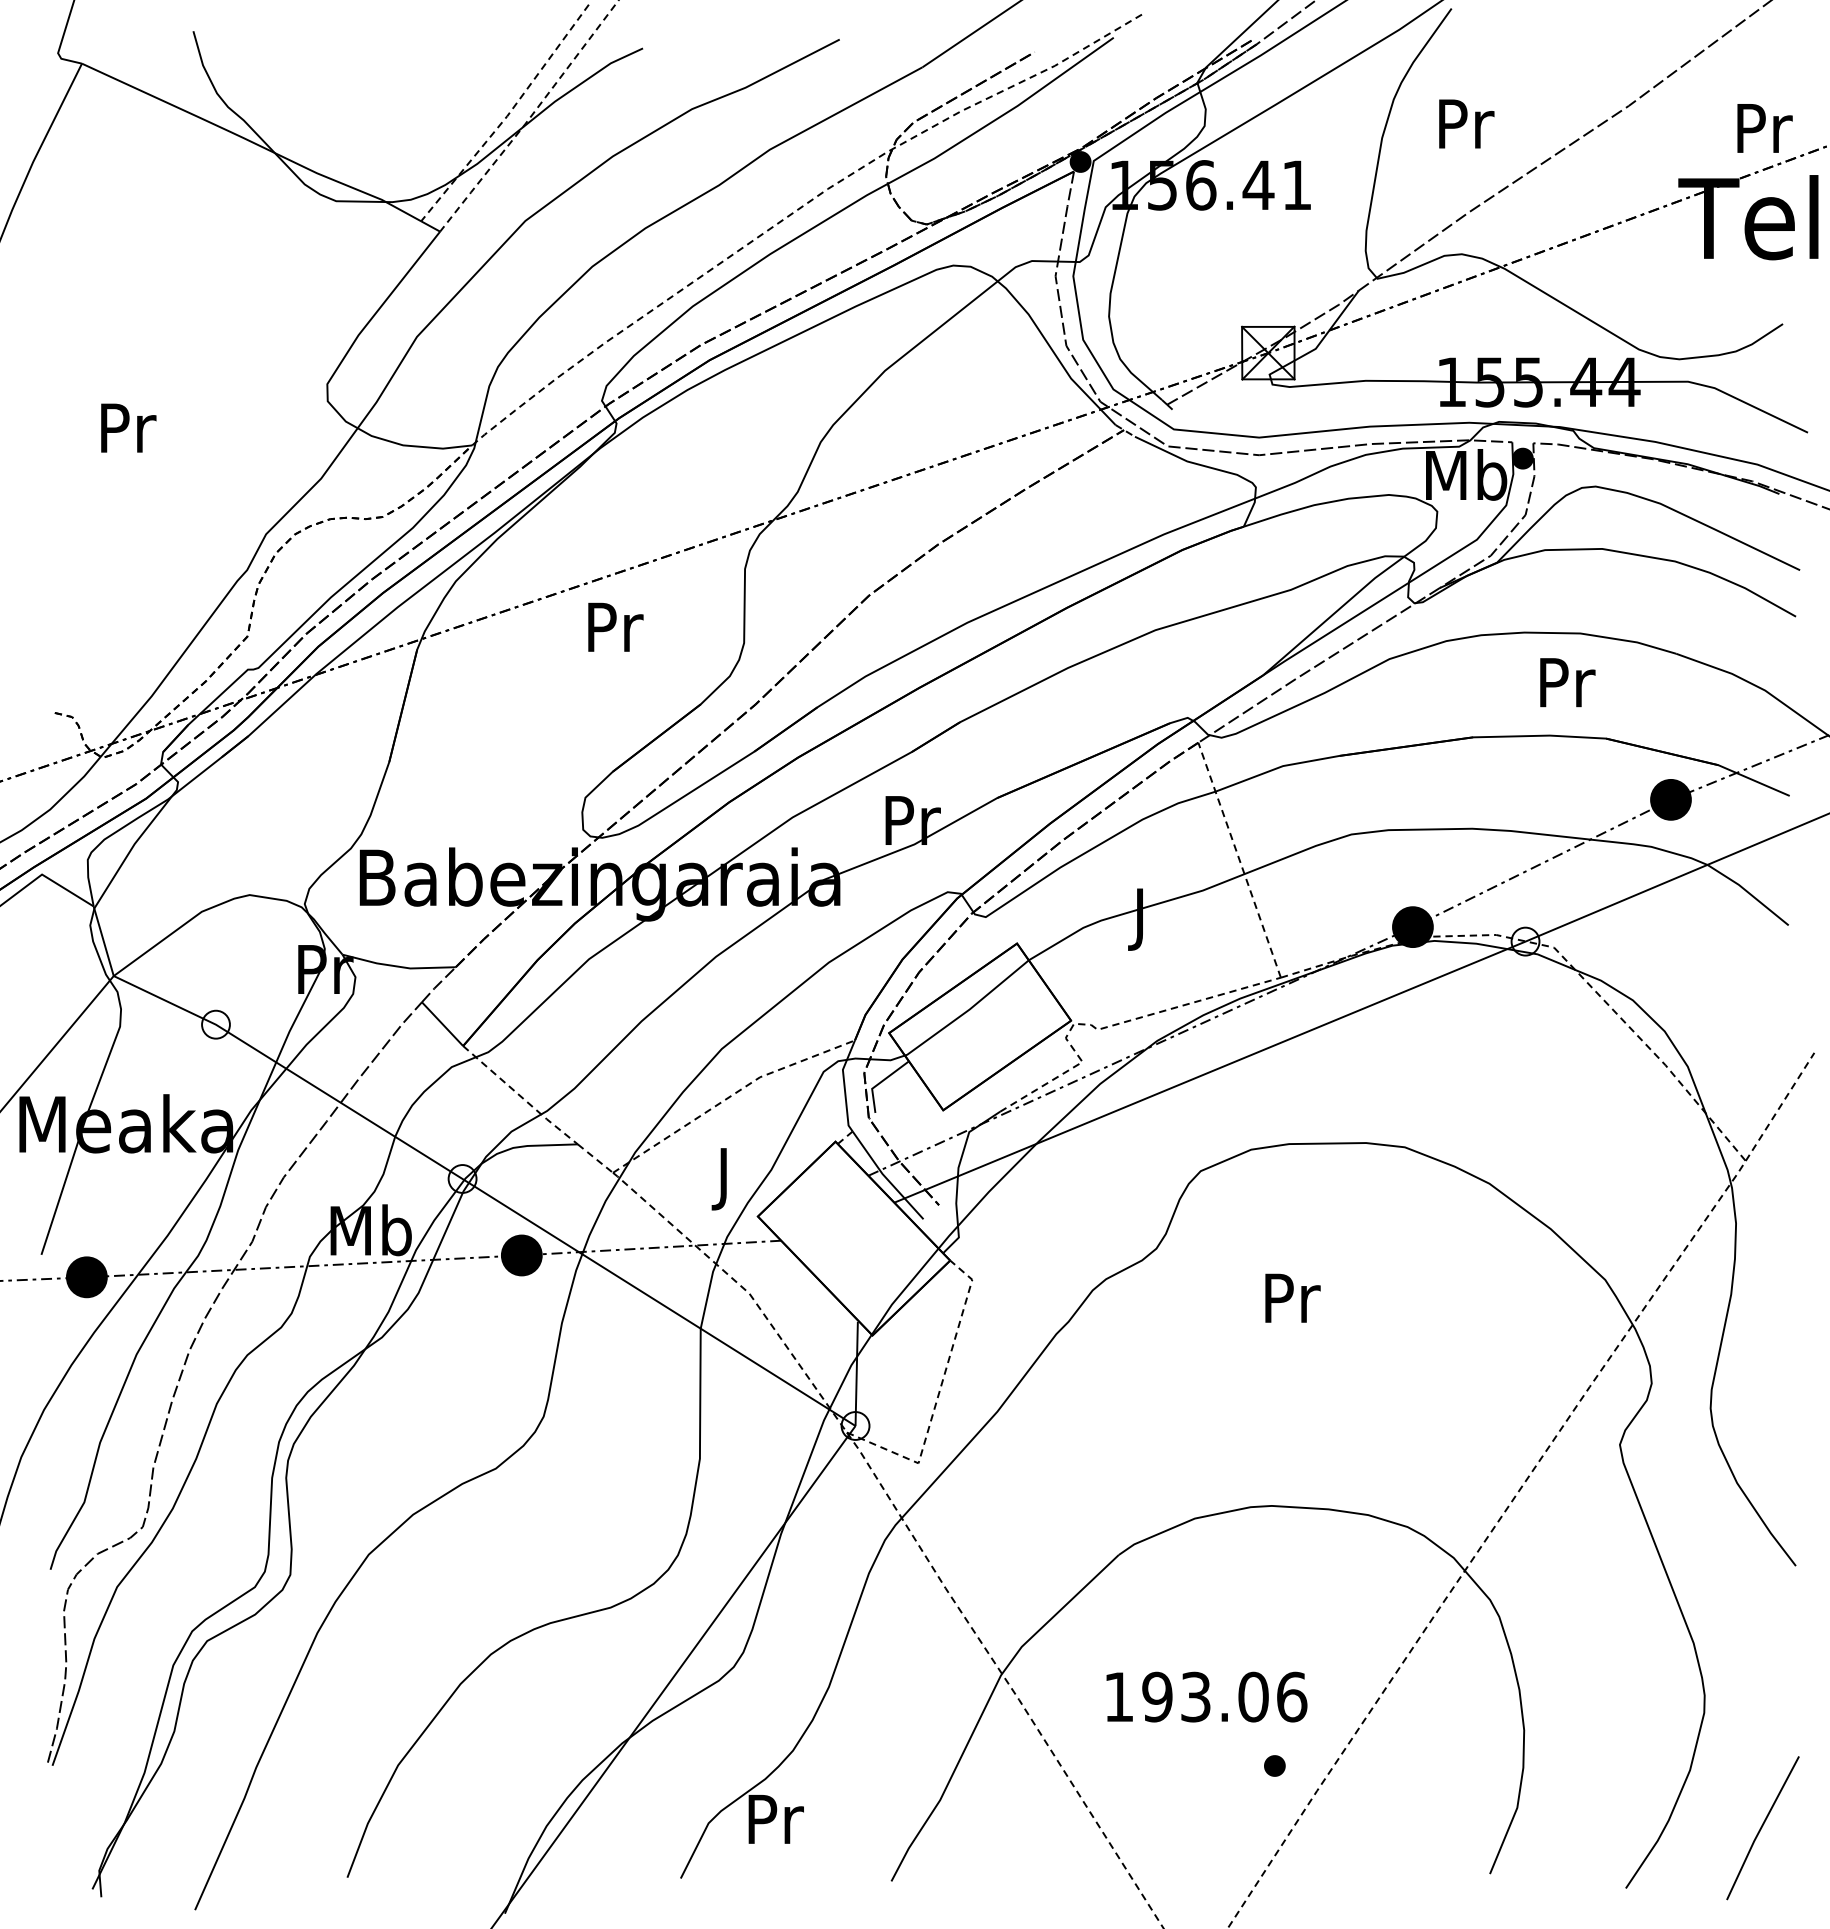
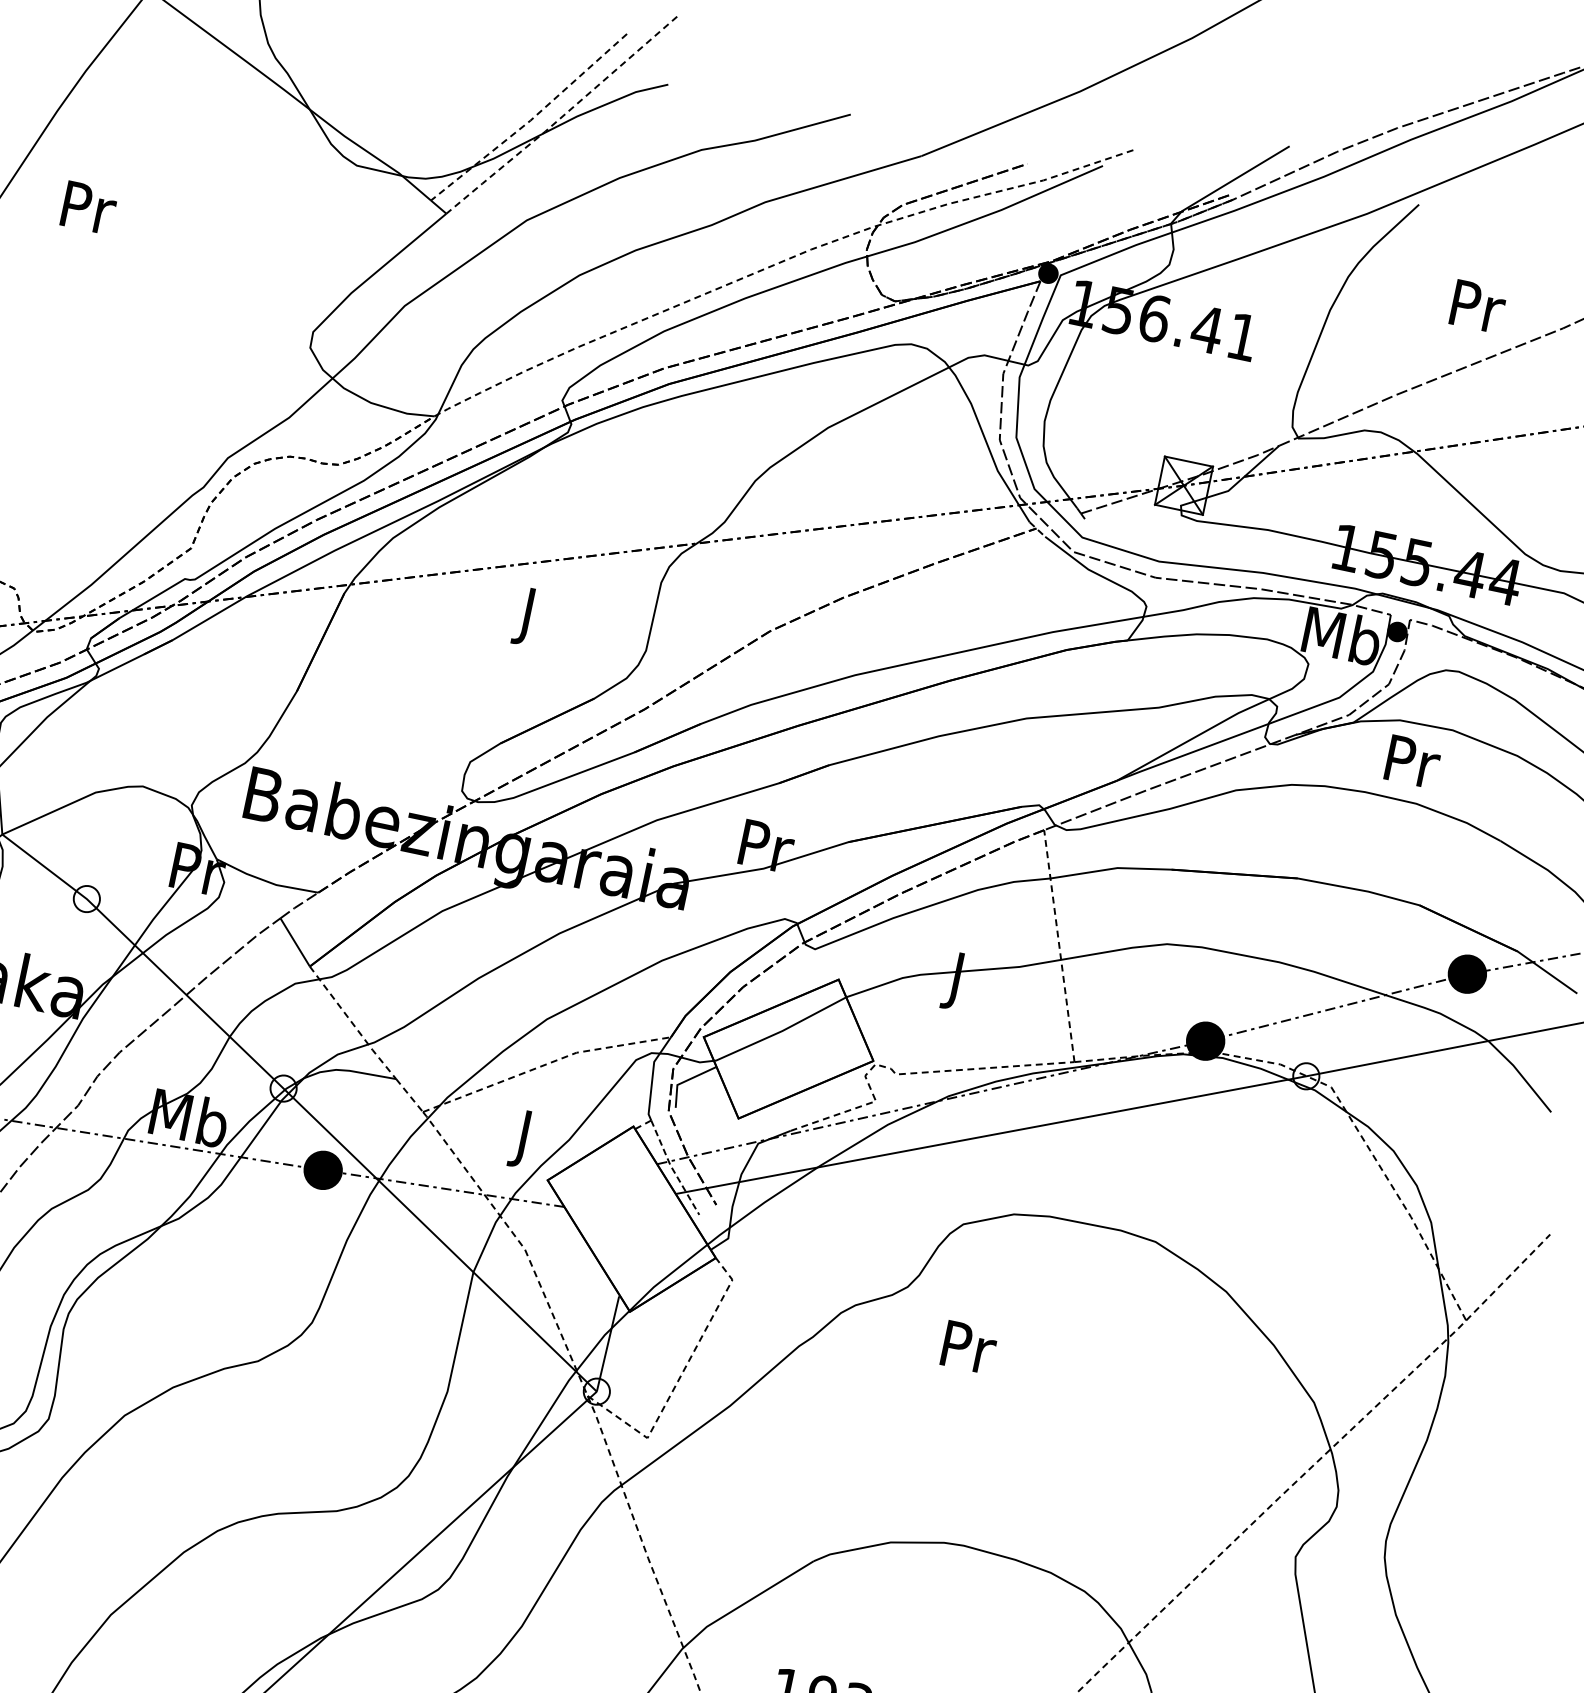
text: (1466, 123) -> (1478, 306), moved
text: (128, 427) -> (89, 207), moved
text: (615, 633) -> (529, 616), Pr -> J
text: (1567, 682) -> (1412, 761), moved
line: (885, 1177) -> (672, 1169), solid -> dashed
text: (1292, 1297) -> (969, 1346), moved

